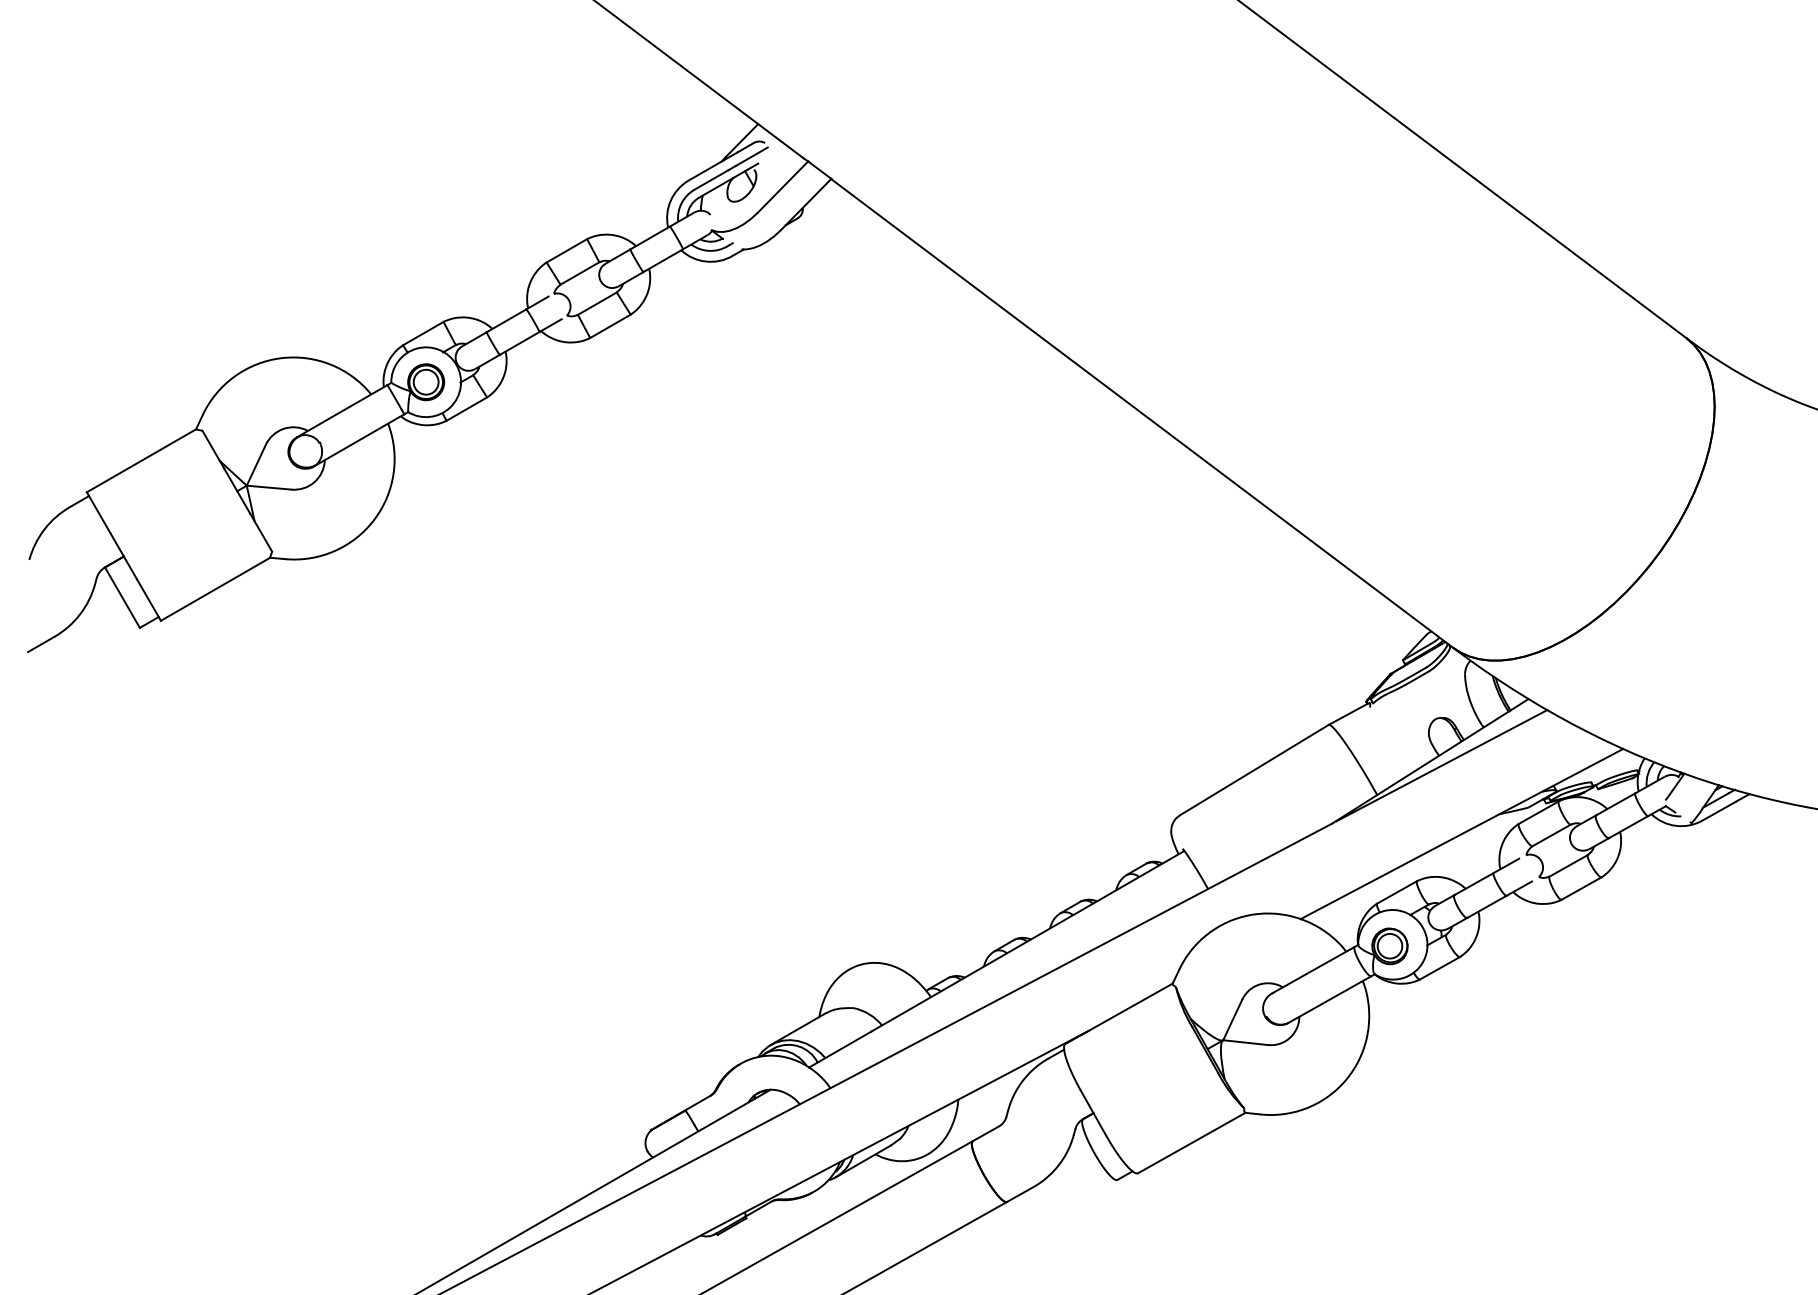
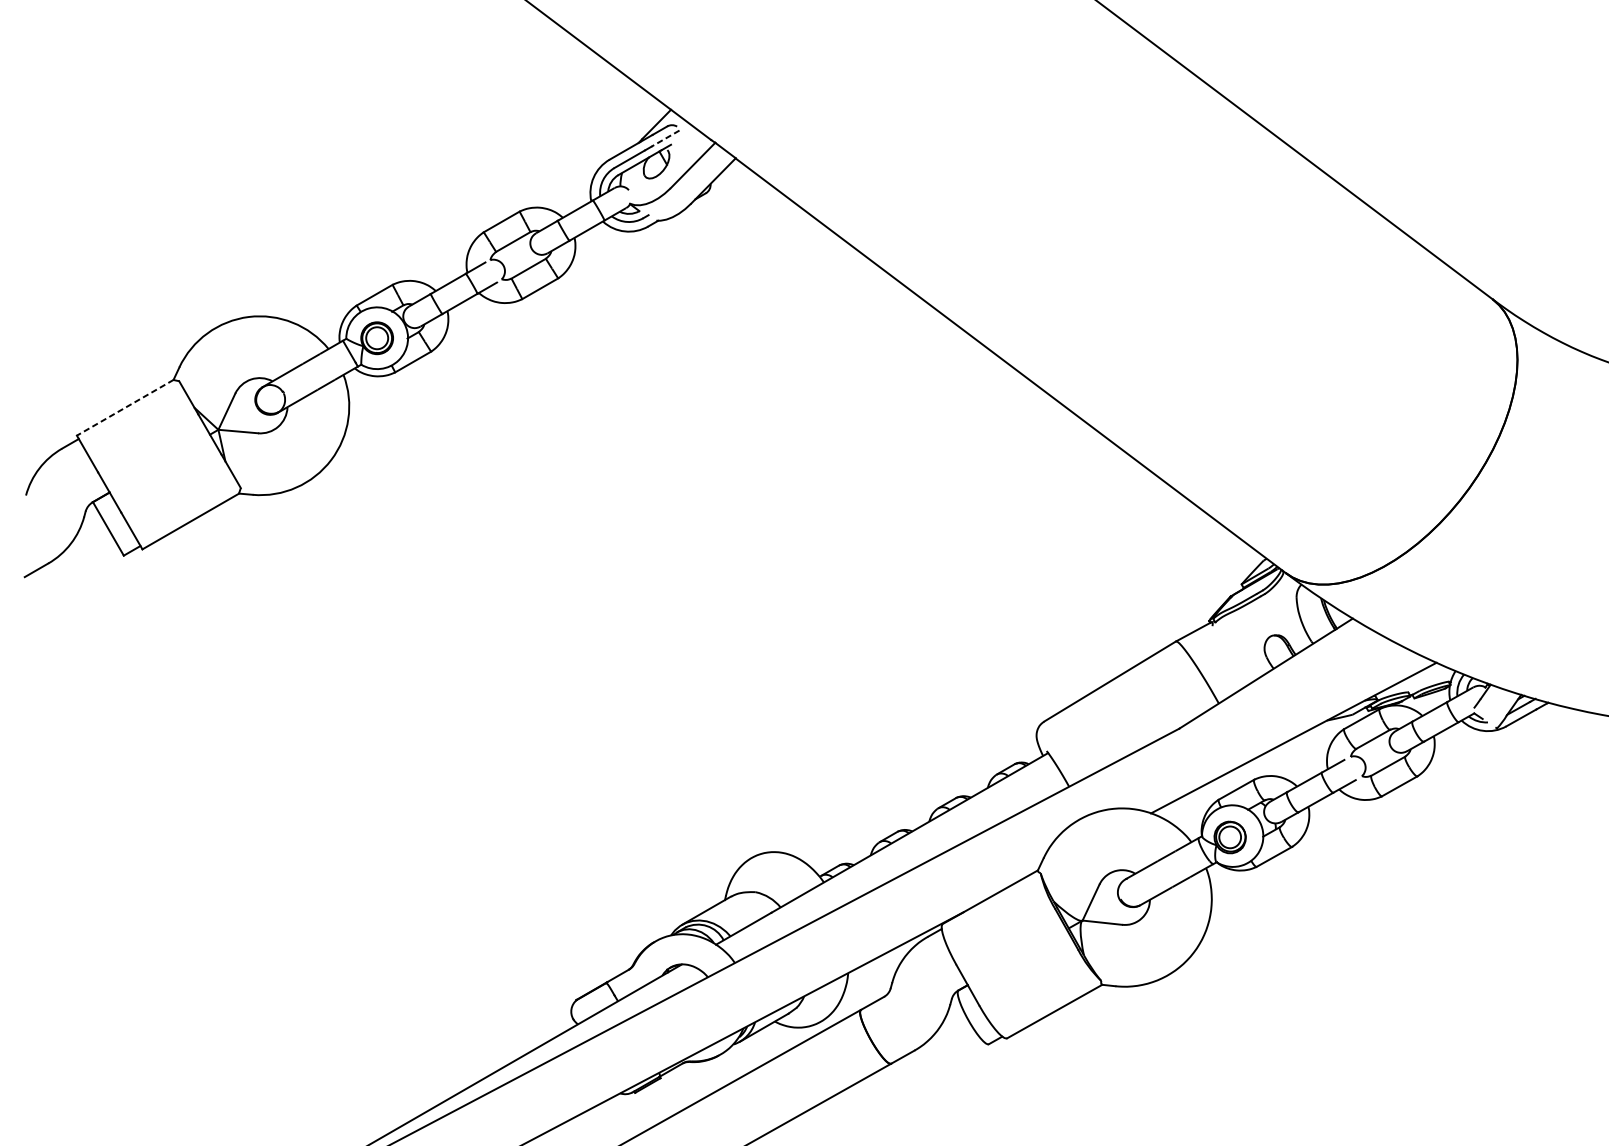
line: (751, 157) -> (665, 139), solid -> dashed
line: (141, 461) -> (125, 408), solid -> dashed
line: (1441, 765) -> (1275, 677), removed

